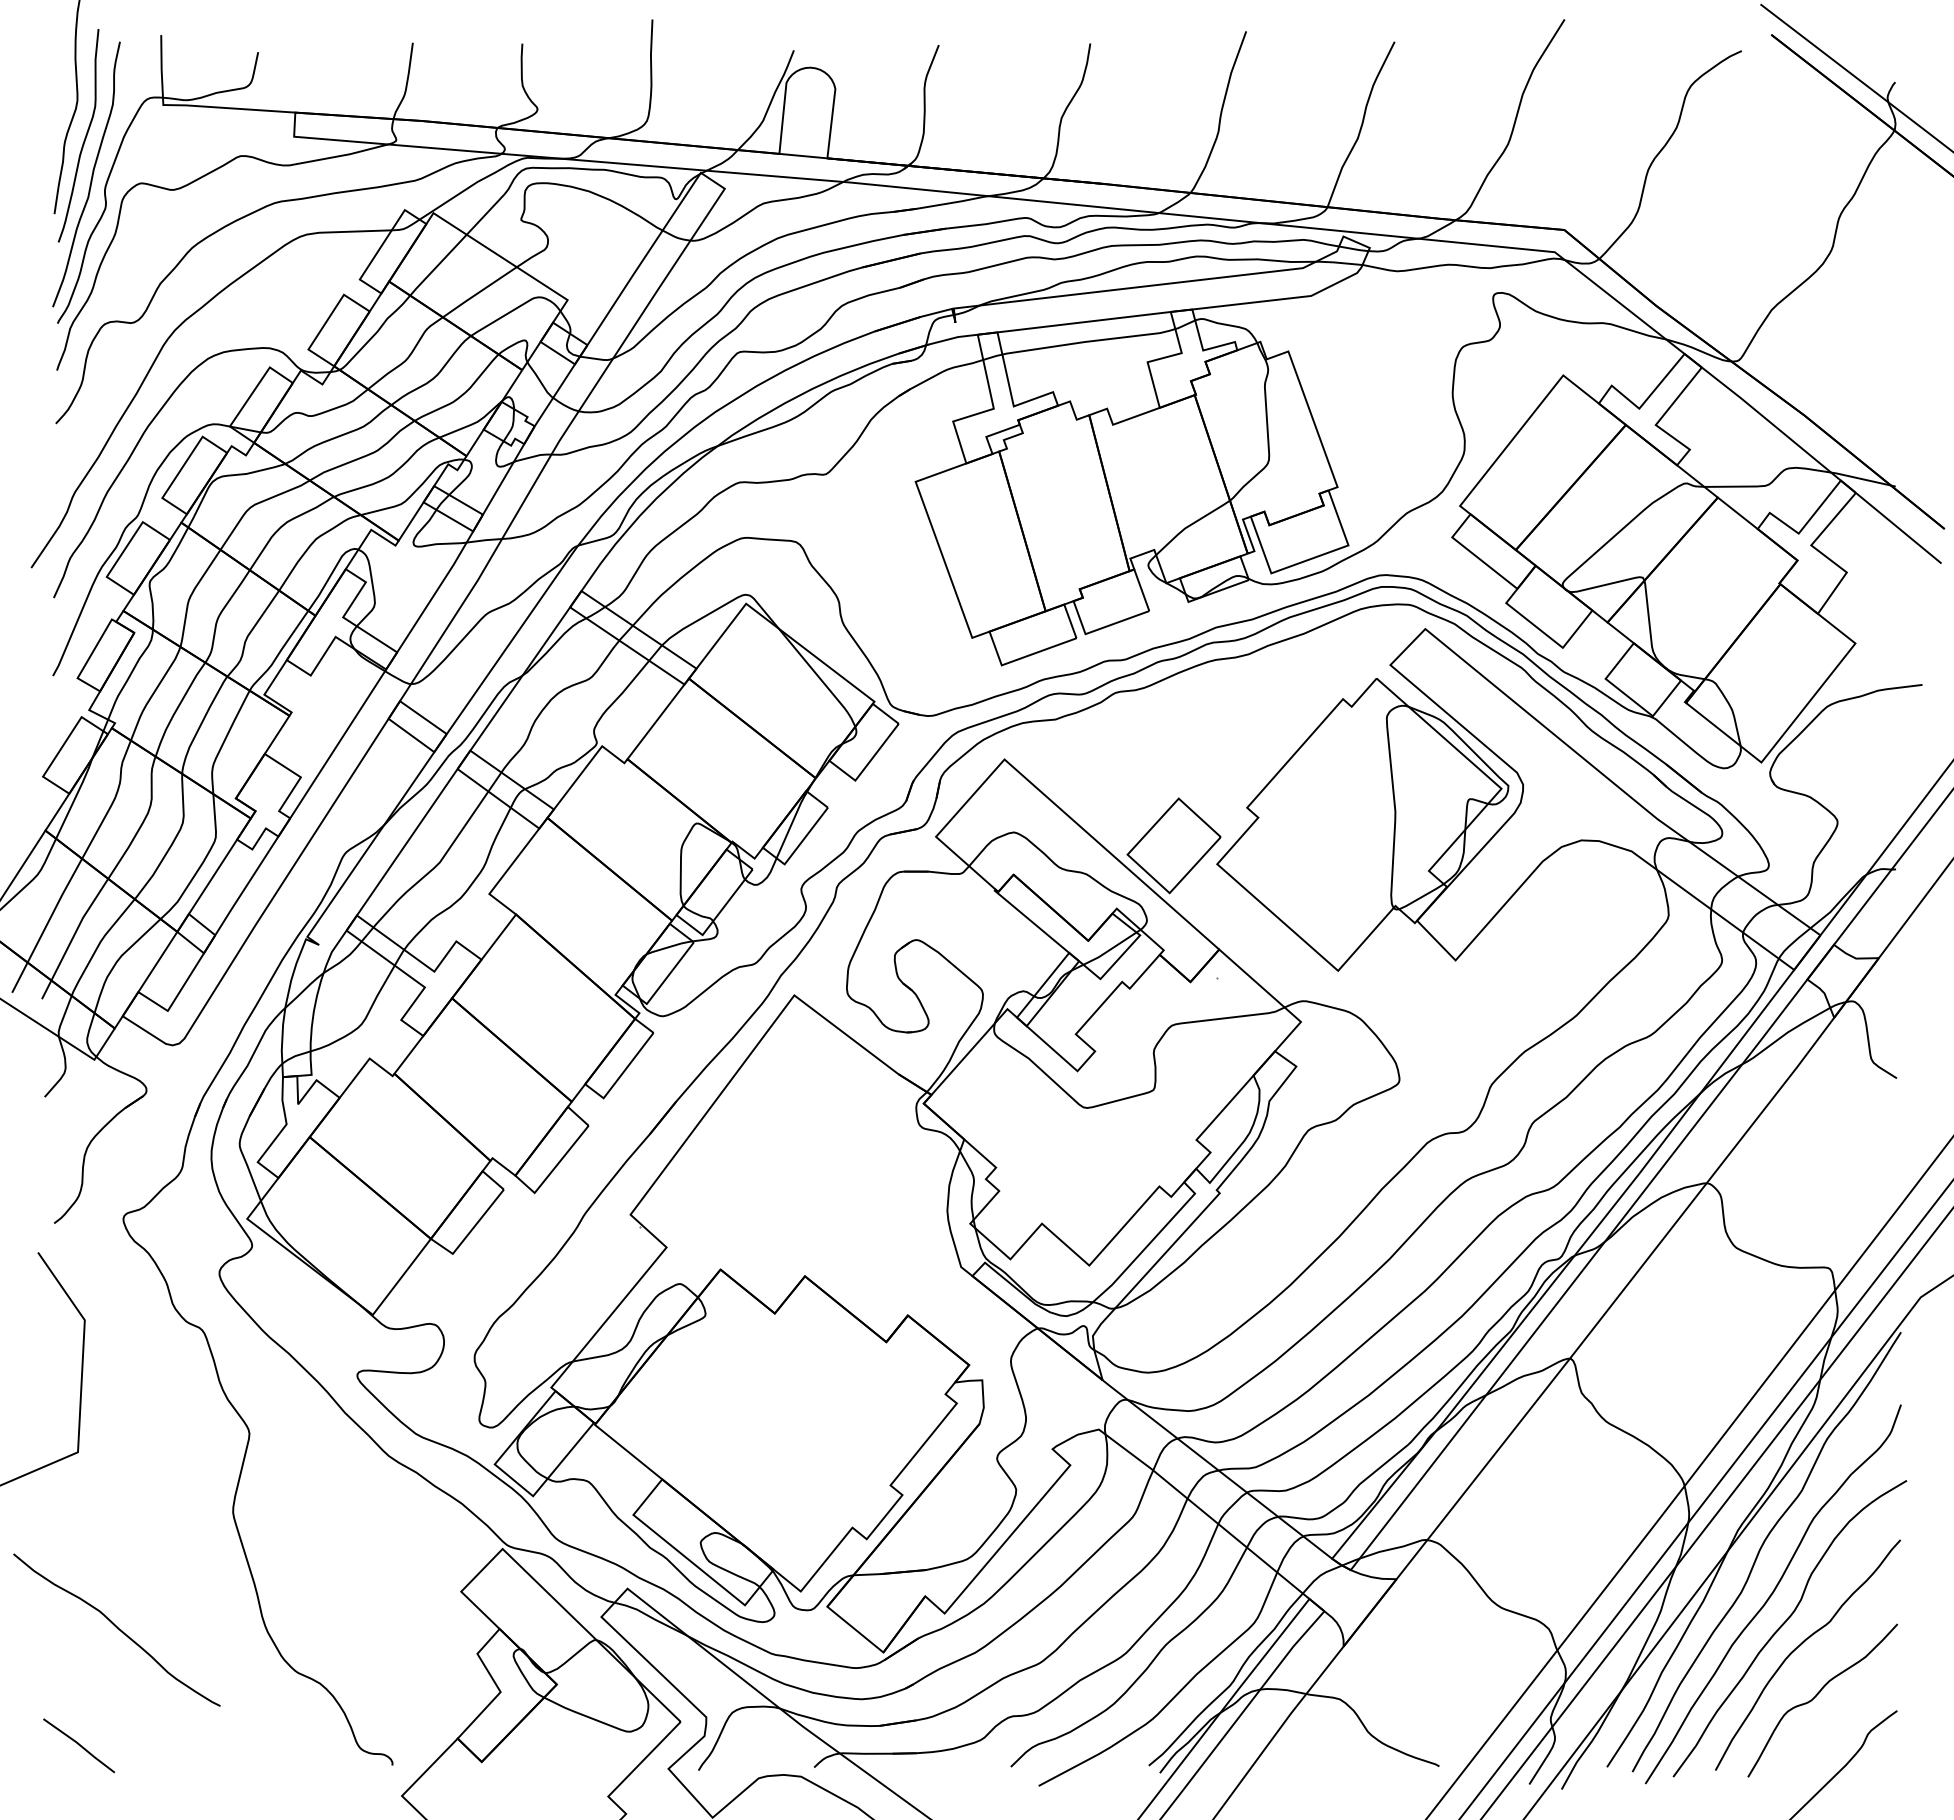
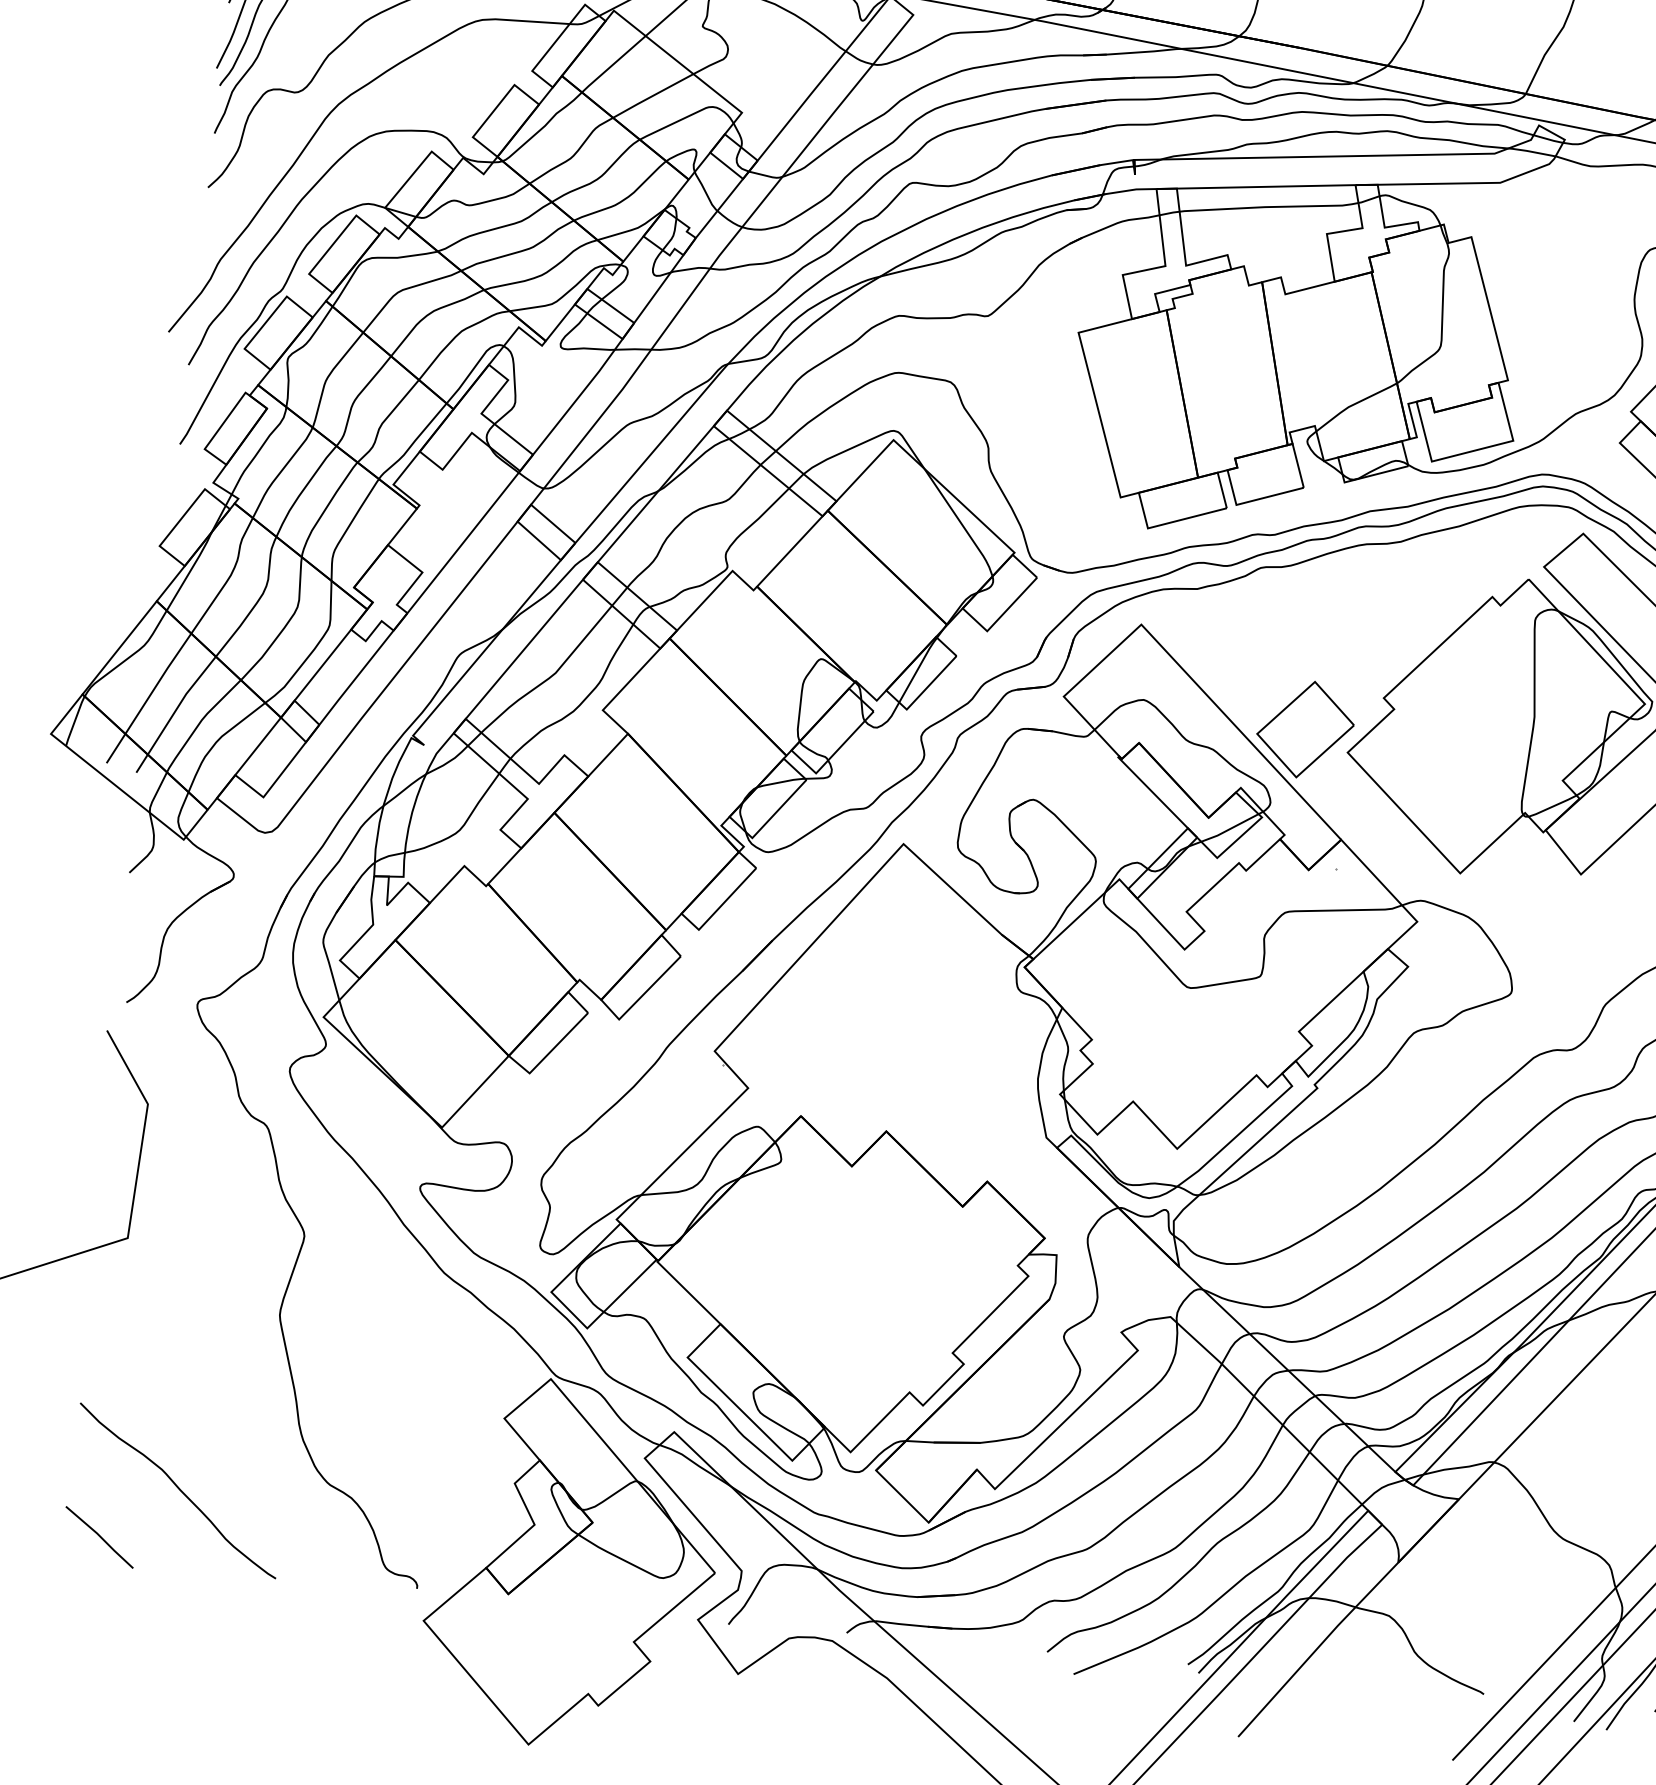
curve: (116, 1628) -> (177, 1489), moved

